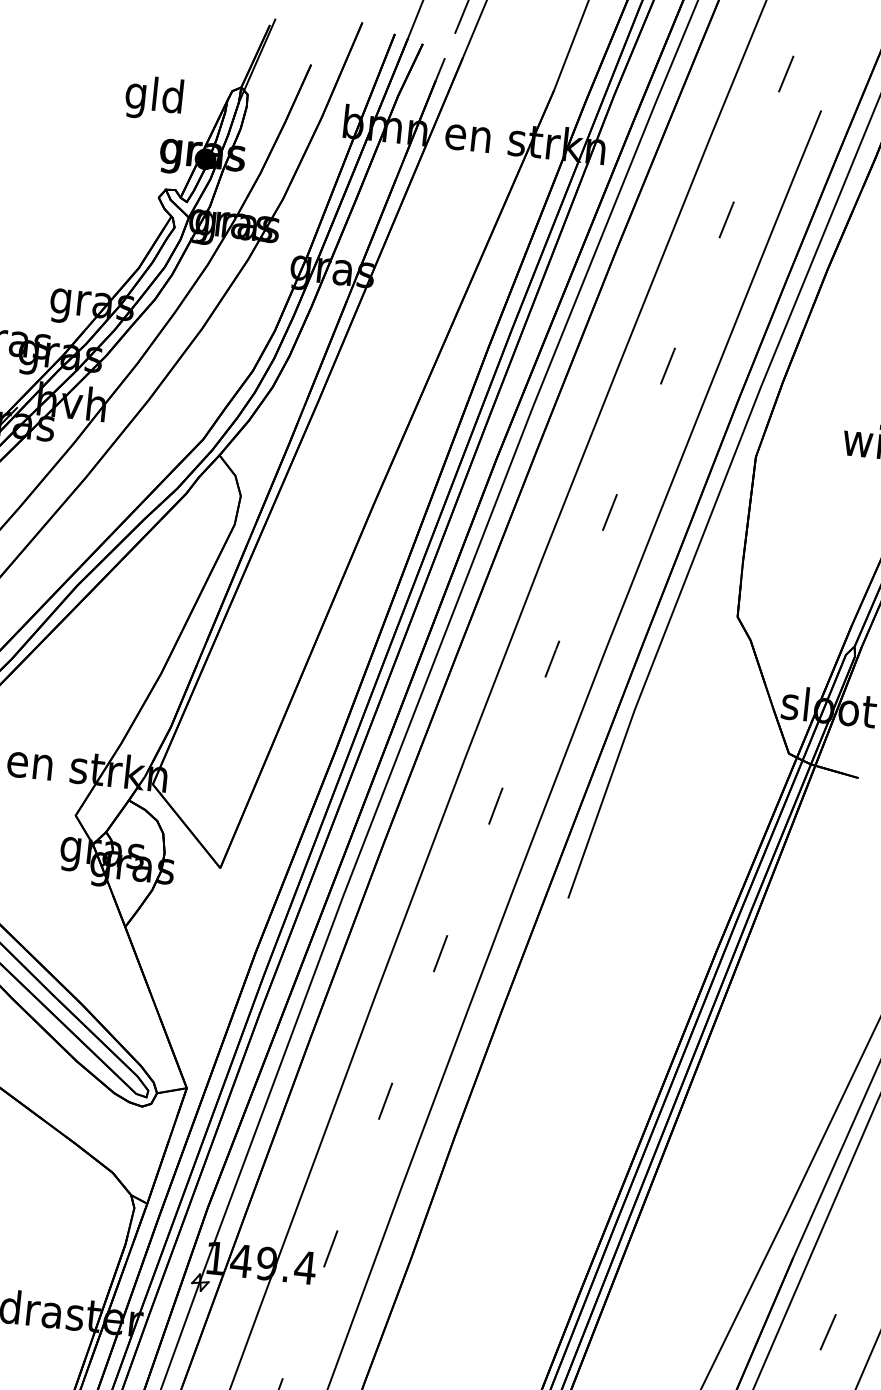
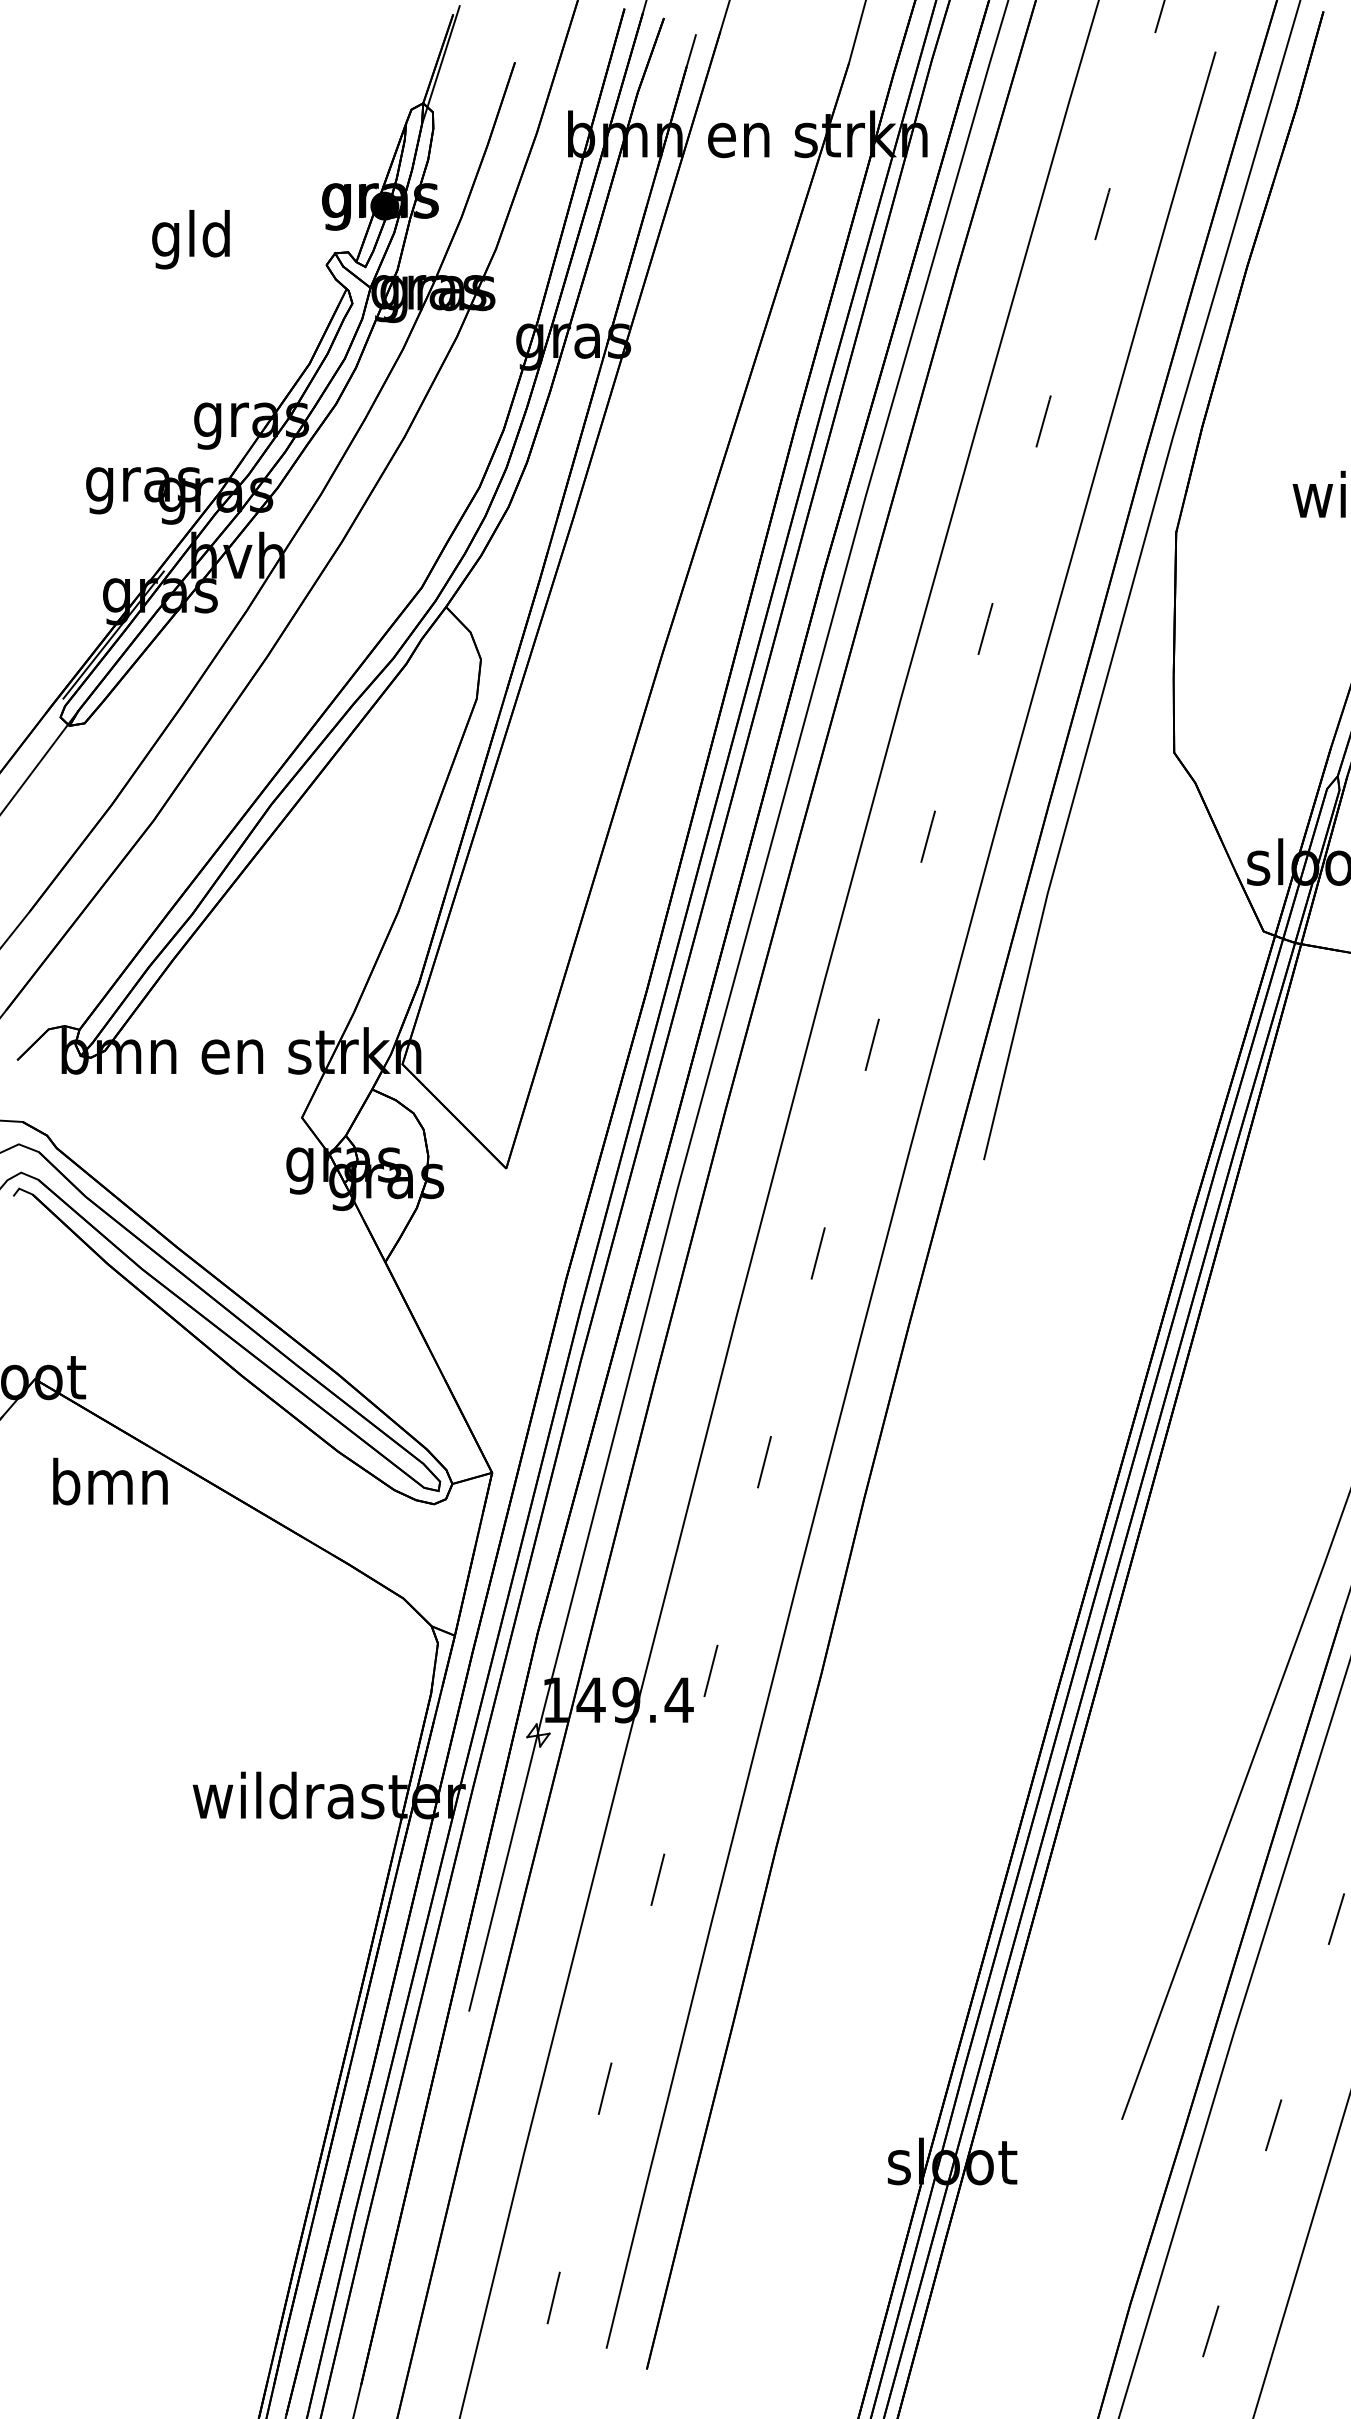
text: (153, 98) -> (190, 239), moved

